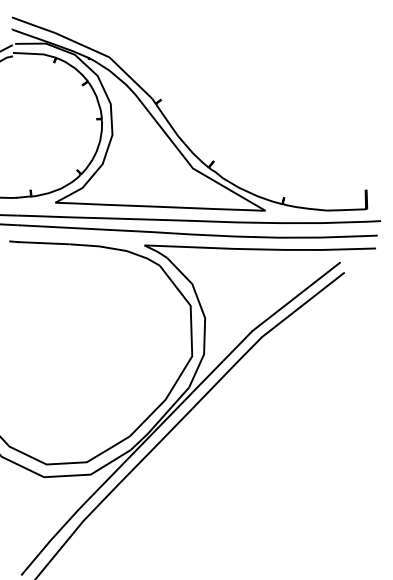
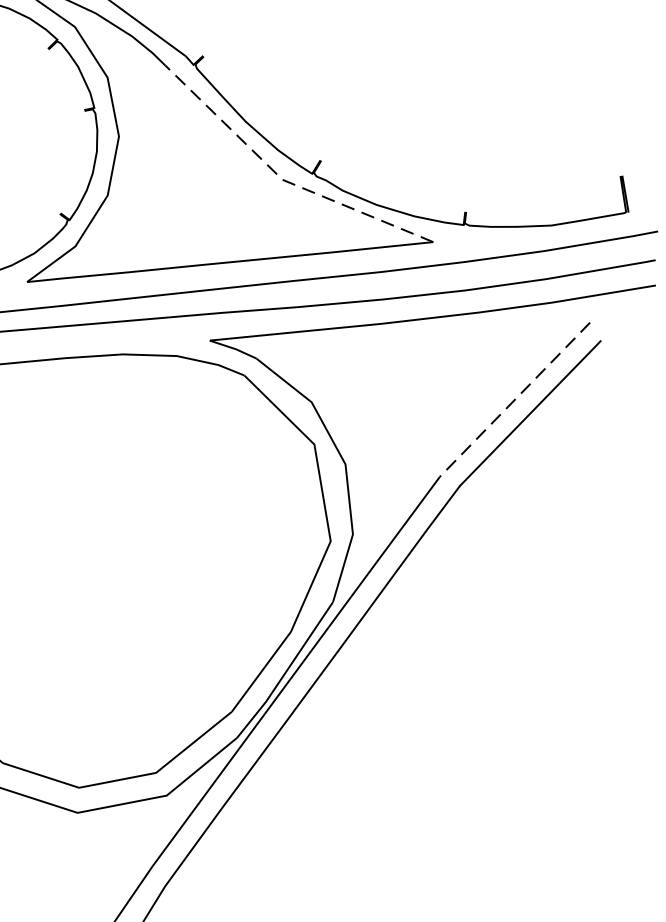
line: (193, 168) -> (283, 179), solid -> dashed
line: (295, 297) -> (513, 400), solid -> dashed

